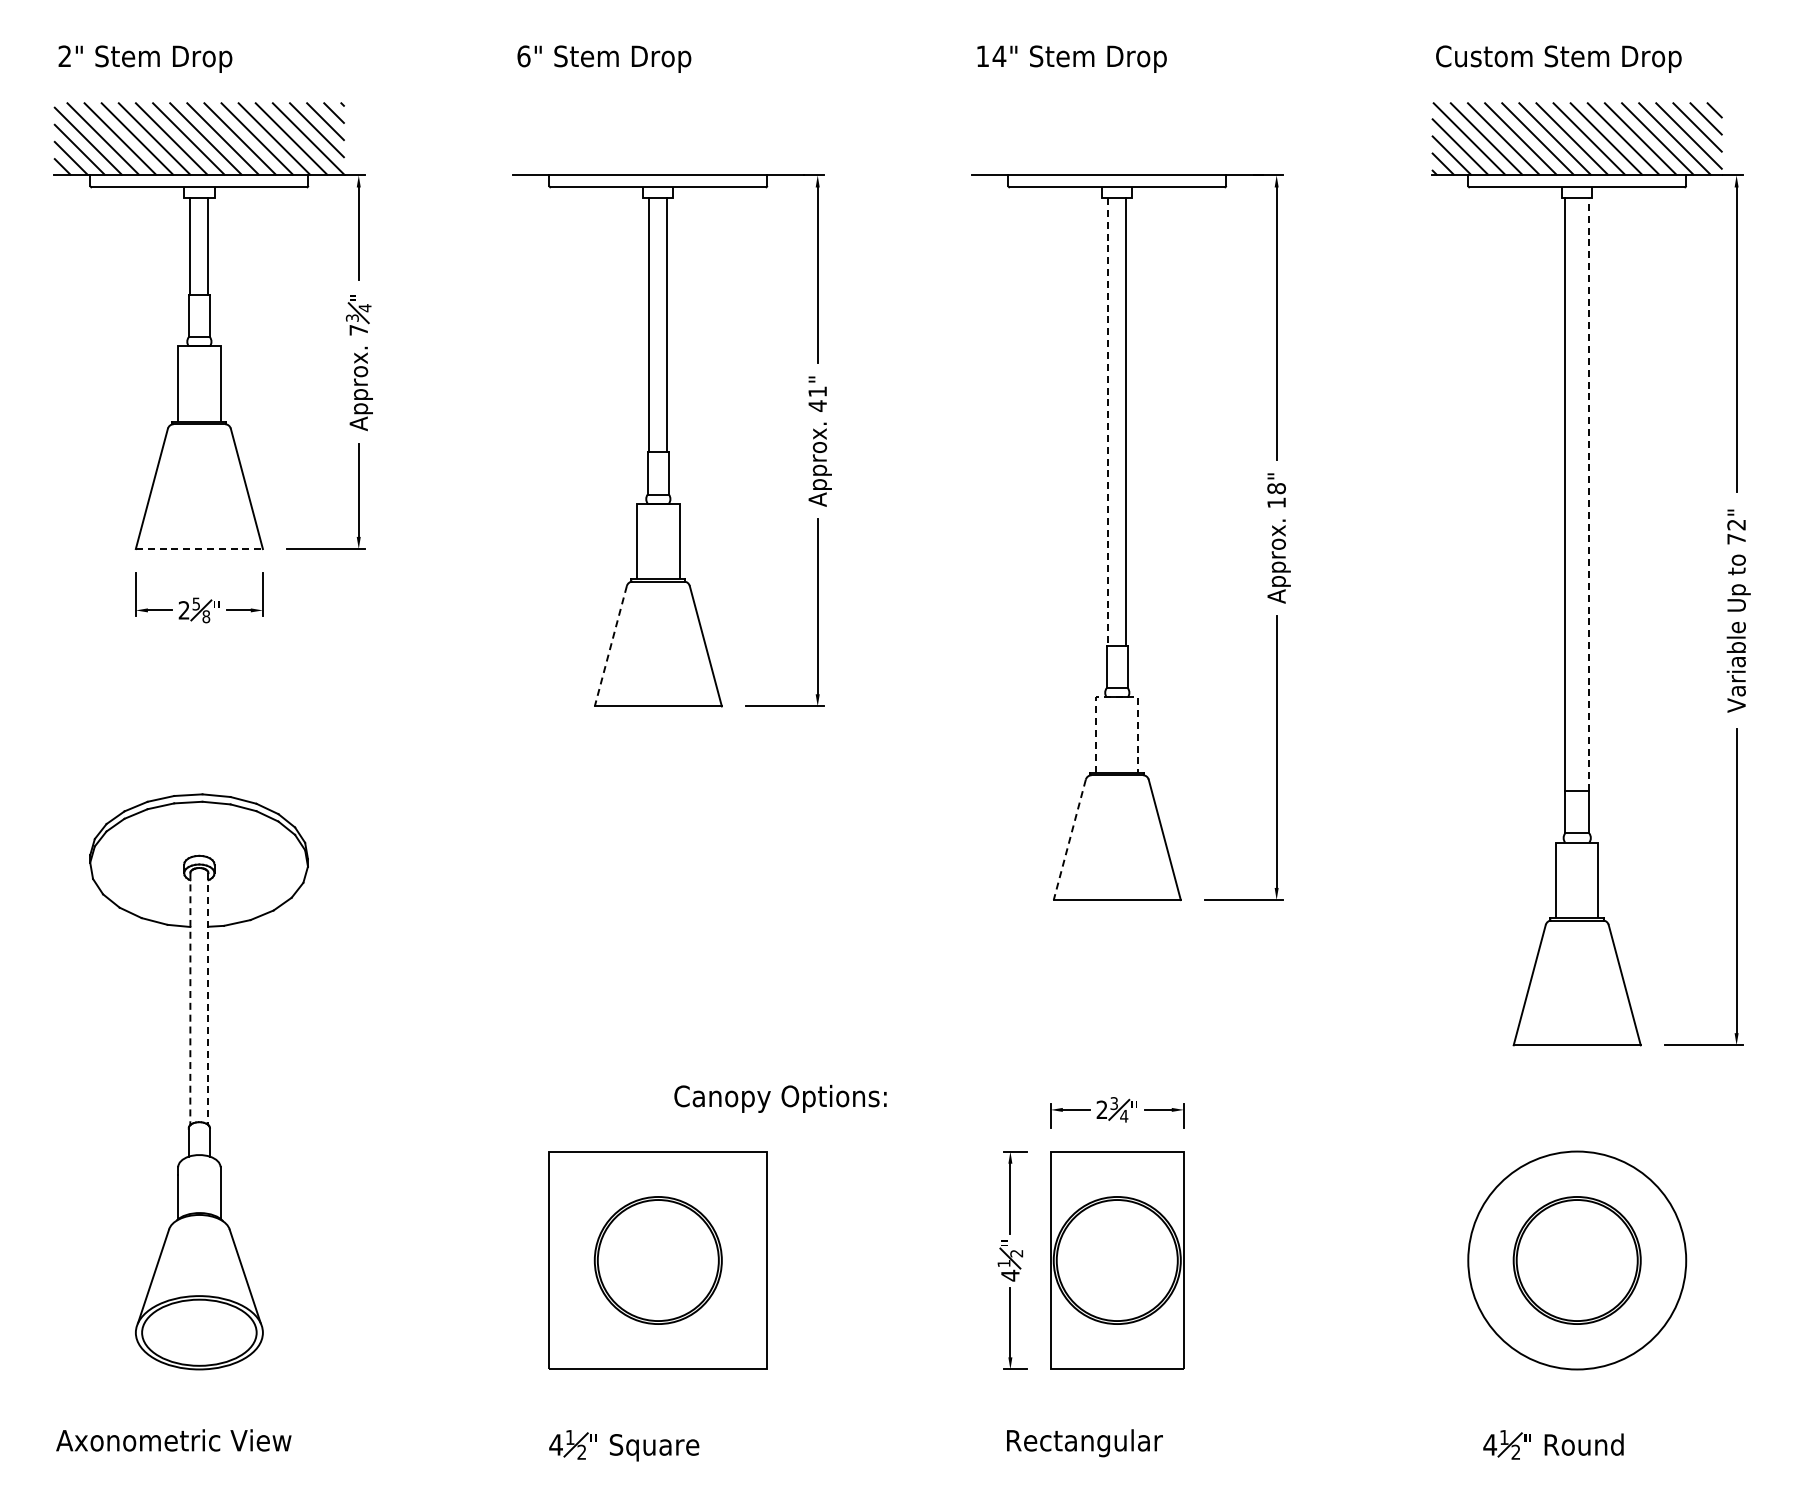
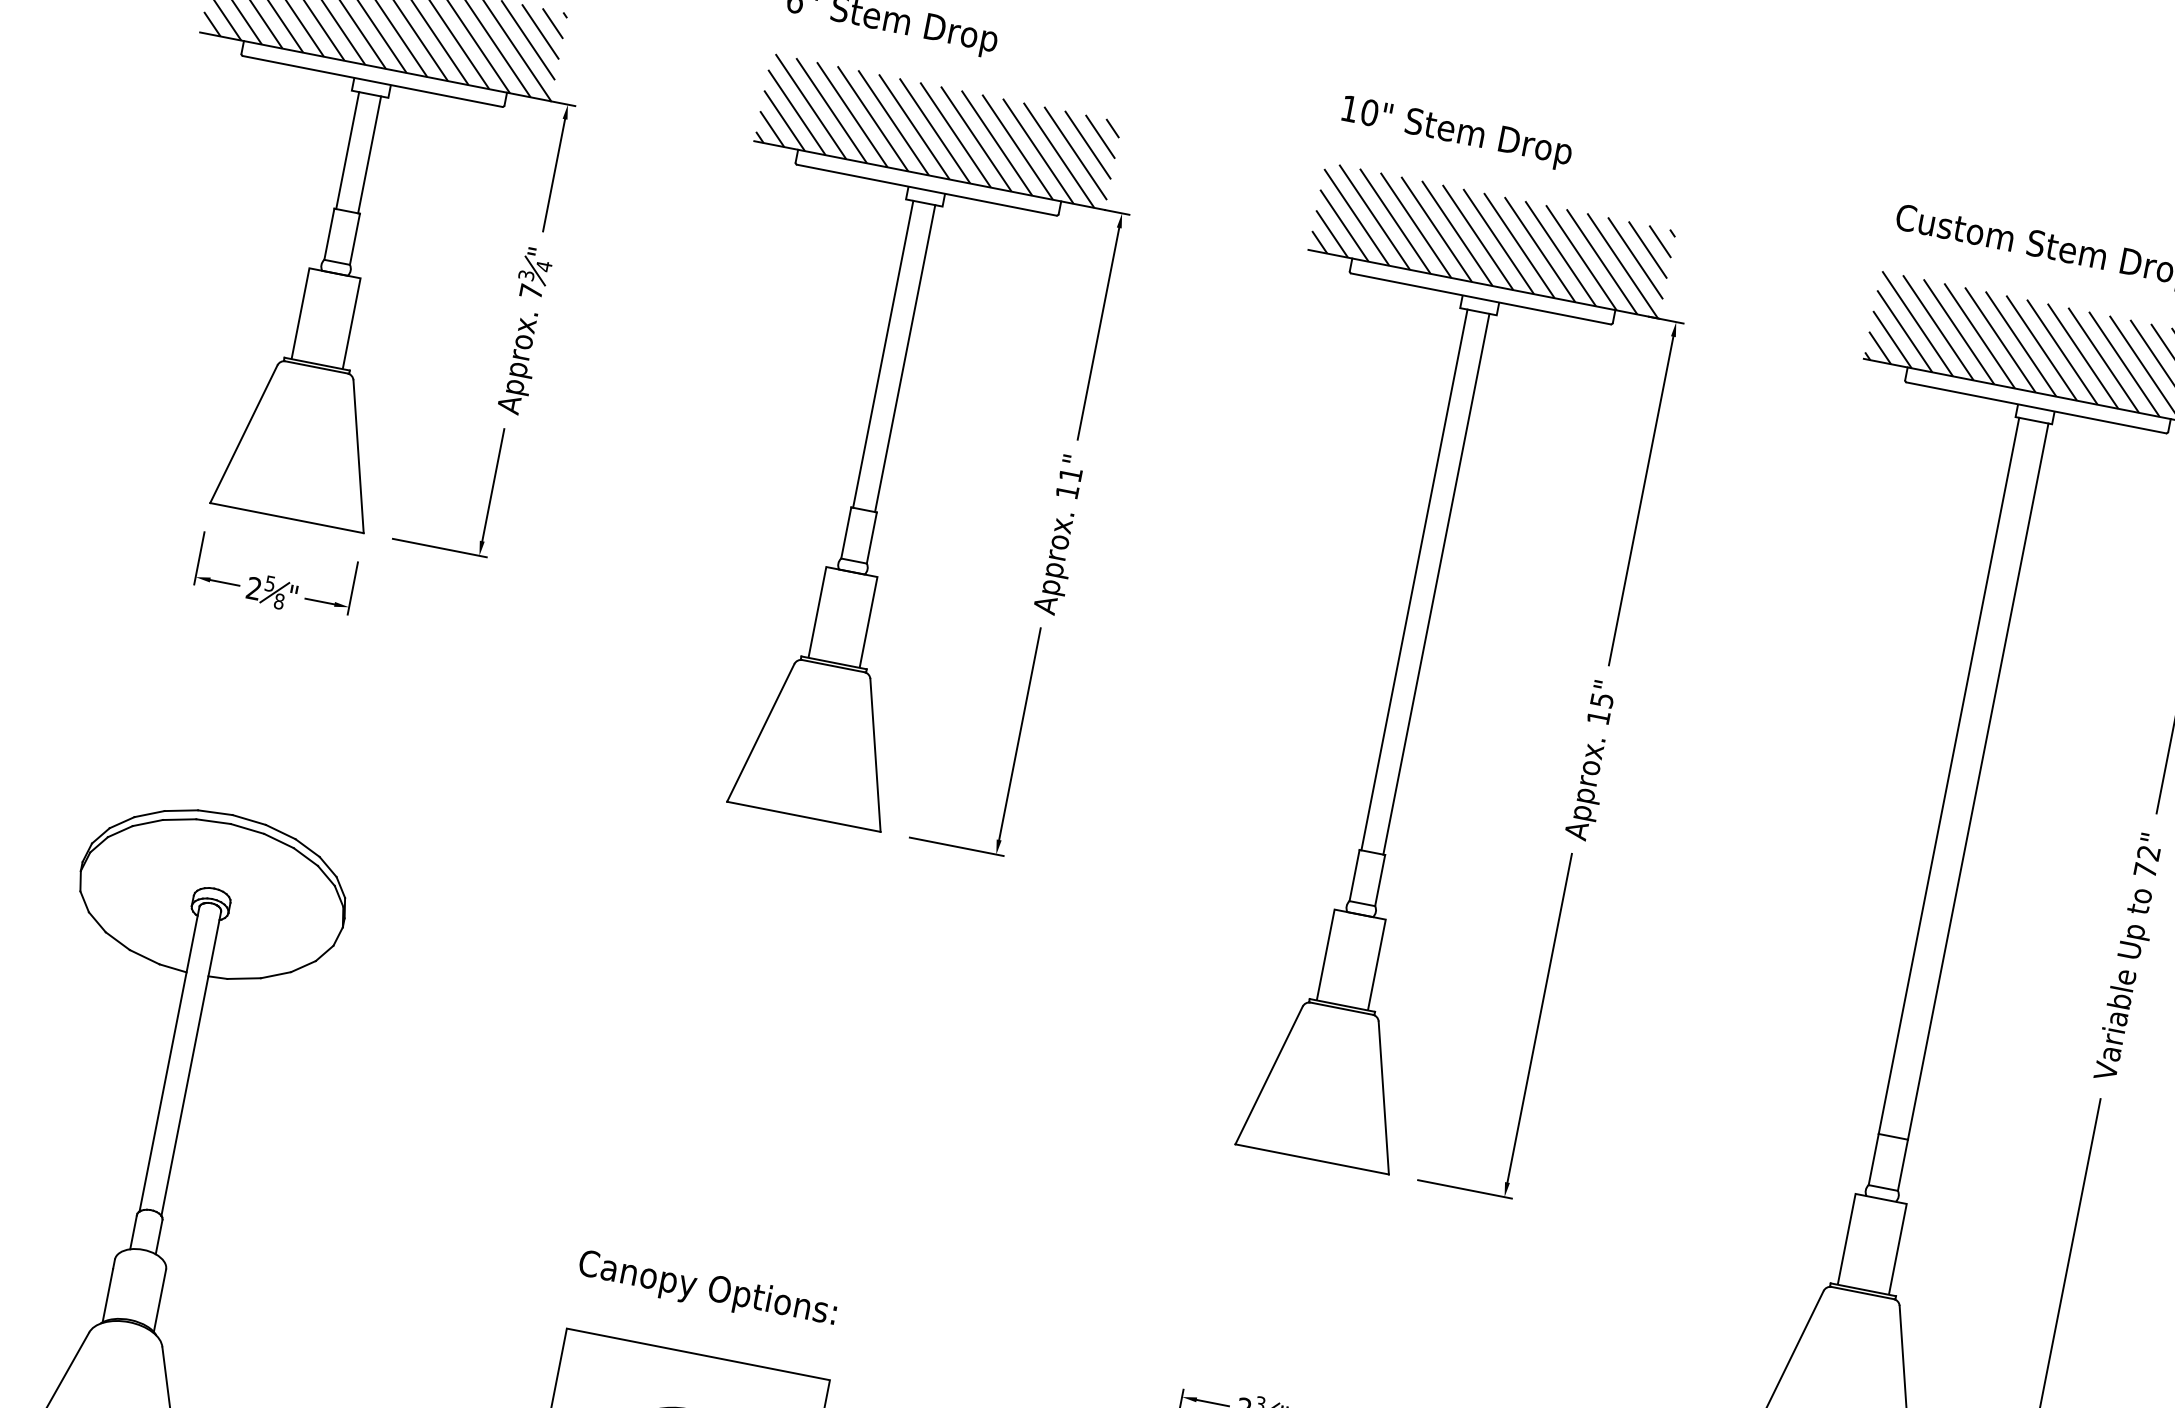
text: (999, 56) -> (1369, 112), 14" -> 10"
hatch: (658, 138) -> (938, 131), added
hatch: (1117, 138) -> (1492, 239), added
text: (817, 406) -> (1067, 492), 41" -> 11"
line: (1108, 421) -> (1414, 579), dashed -> solid
text: (1276, 488) -> (1601, 700), 18" -> 15"
line: (1589, 494) -> (1978, 781), dashed -> solid
line: (199, 549) -> (287, 518), dashed -> solid
line: (610, 646) -> (760, 733), dashed -> solid
line: (1117, 697) -> (1360, 914), dashed -> solid
line: (1069, 840) -> (1268, 1076), dashed -> solid
line: (190, 999) -> (169, 1059), dashed -> solid
line: (208, 999) -> (191, 1064), dashed -> solid
text: (780, 1098) -> (707, 1289), moved

